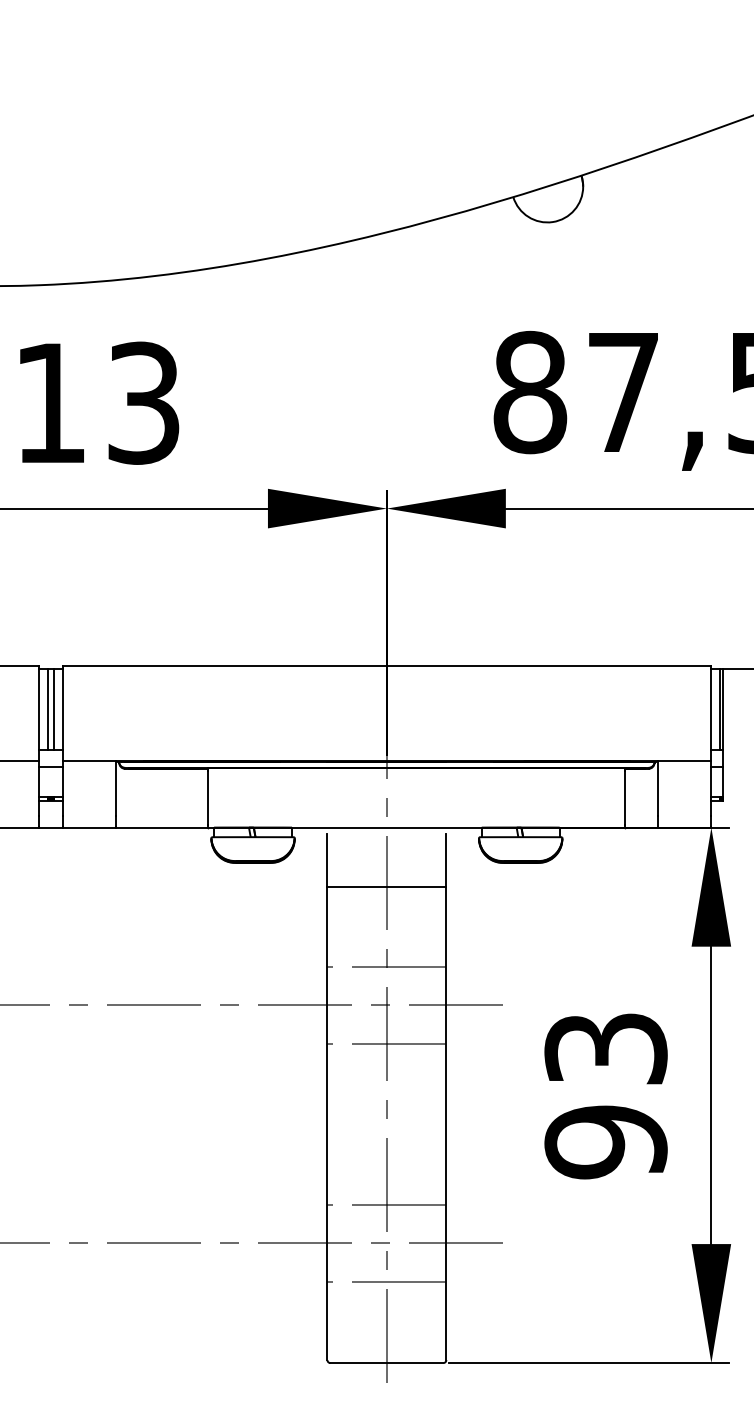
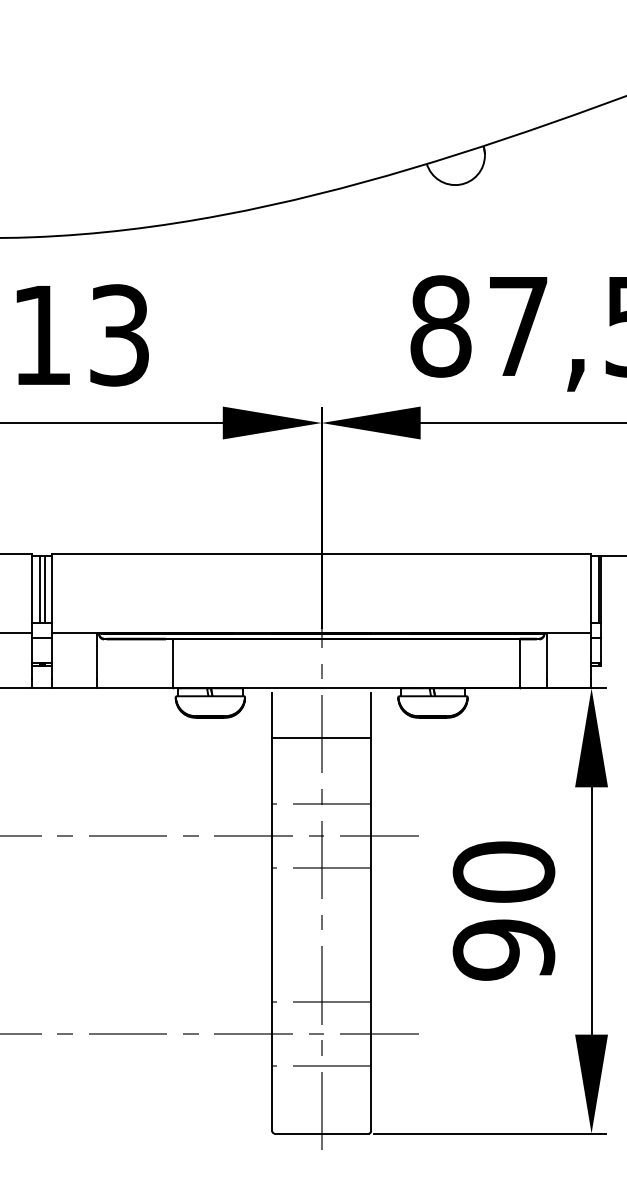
text: (605, 1048) -> (503, 872), 93 -> 90

